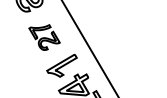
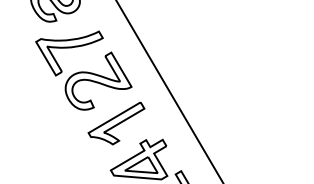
part: (44, 37) -> (83, 70), size x1.67

